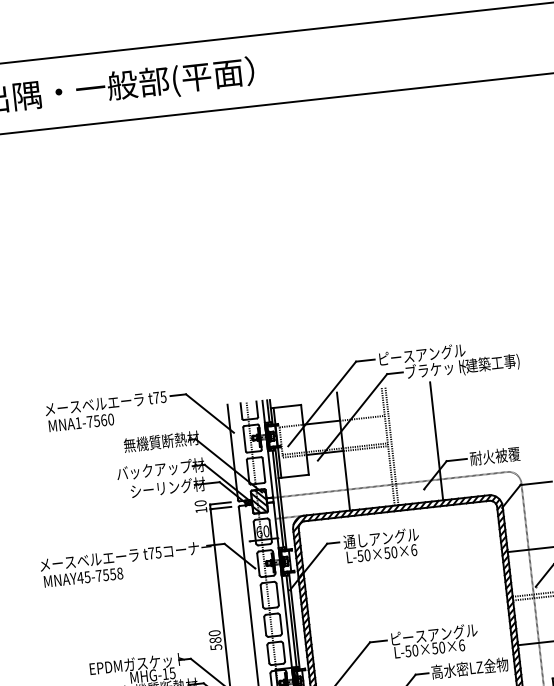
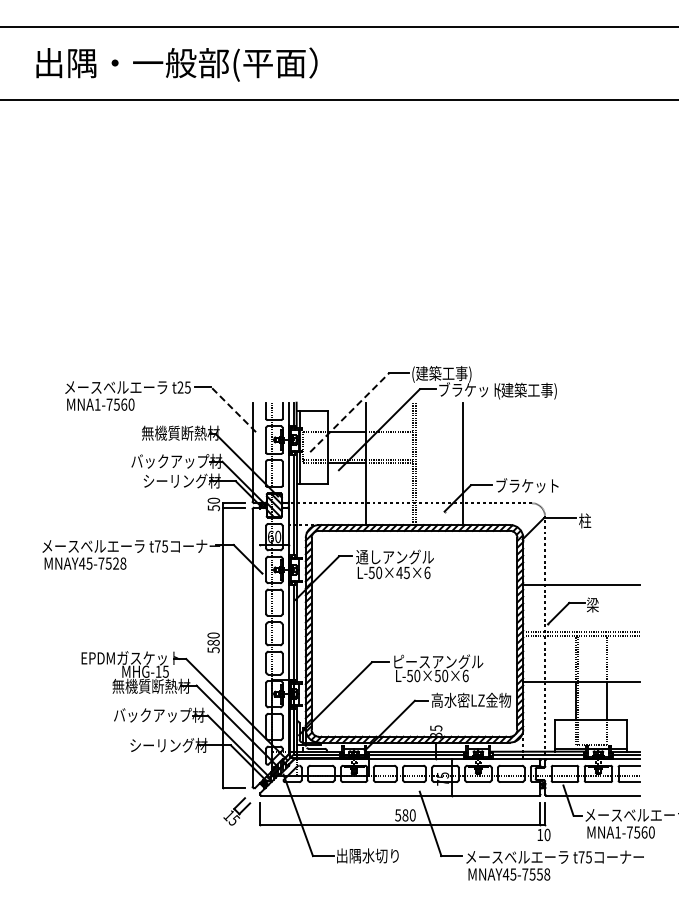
text: (421, 355) -> (457, 374), ピースアングル -> (建築工事)
text: (156, 397) -> (180, 387), t75 -> t25
line: (321, 403) -> (349, 412), solid -> dashed
line: (209, 413) -> (233, 409), solid -> dashed
text: (500, 455) -> (526, 485), 耐火被覆 -> ブラケット
text: (201, 510) -> (213, 508), 10 -> 50
text: (390, 552) -> (402, 572), L-50×50×6 -> L-50×45×6
text: (112, 574) -> (115, 563), MNAY45-7558 -> MNAY45-7528

